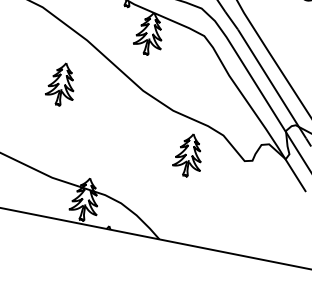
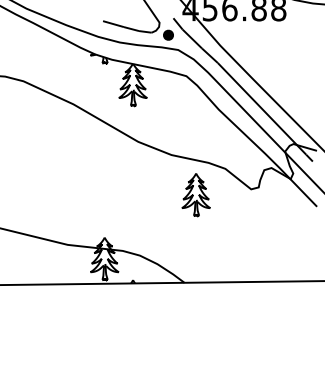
part: (61, 84) -> (57, 152), removed

